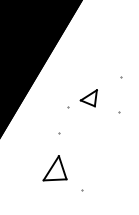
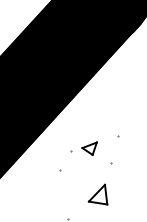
part: (52, 169) -> (97, 194), moved

